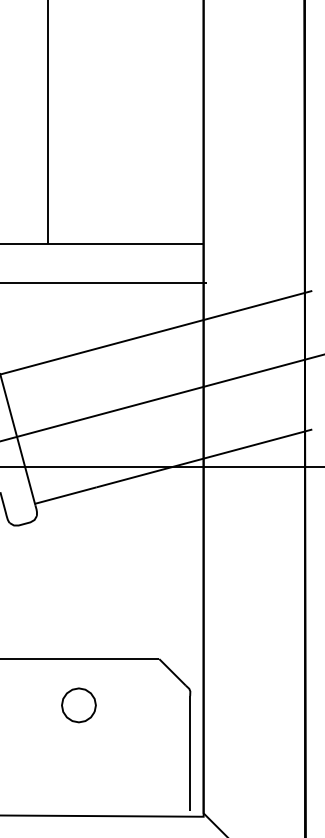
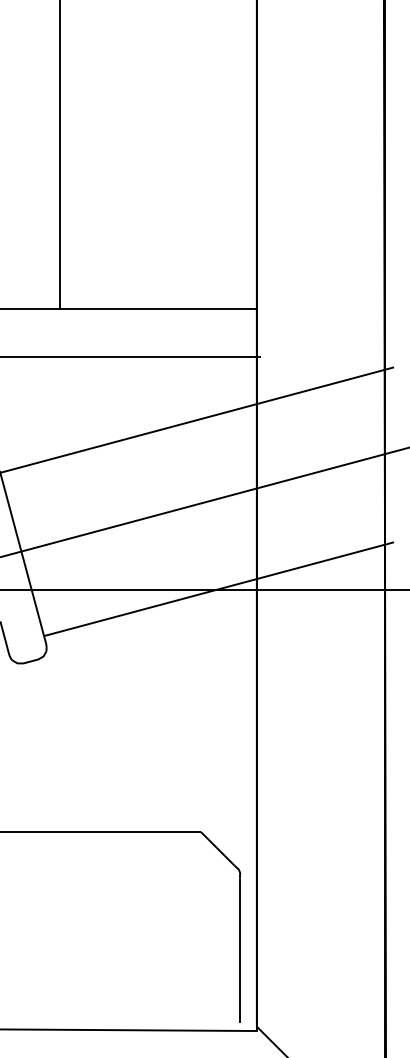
part: (78, 705) -> (99, 890), removed

